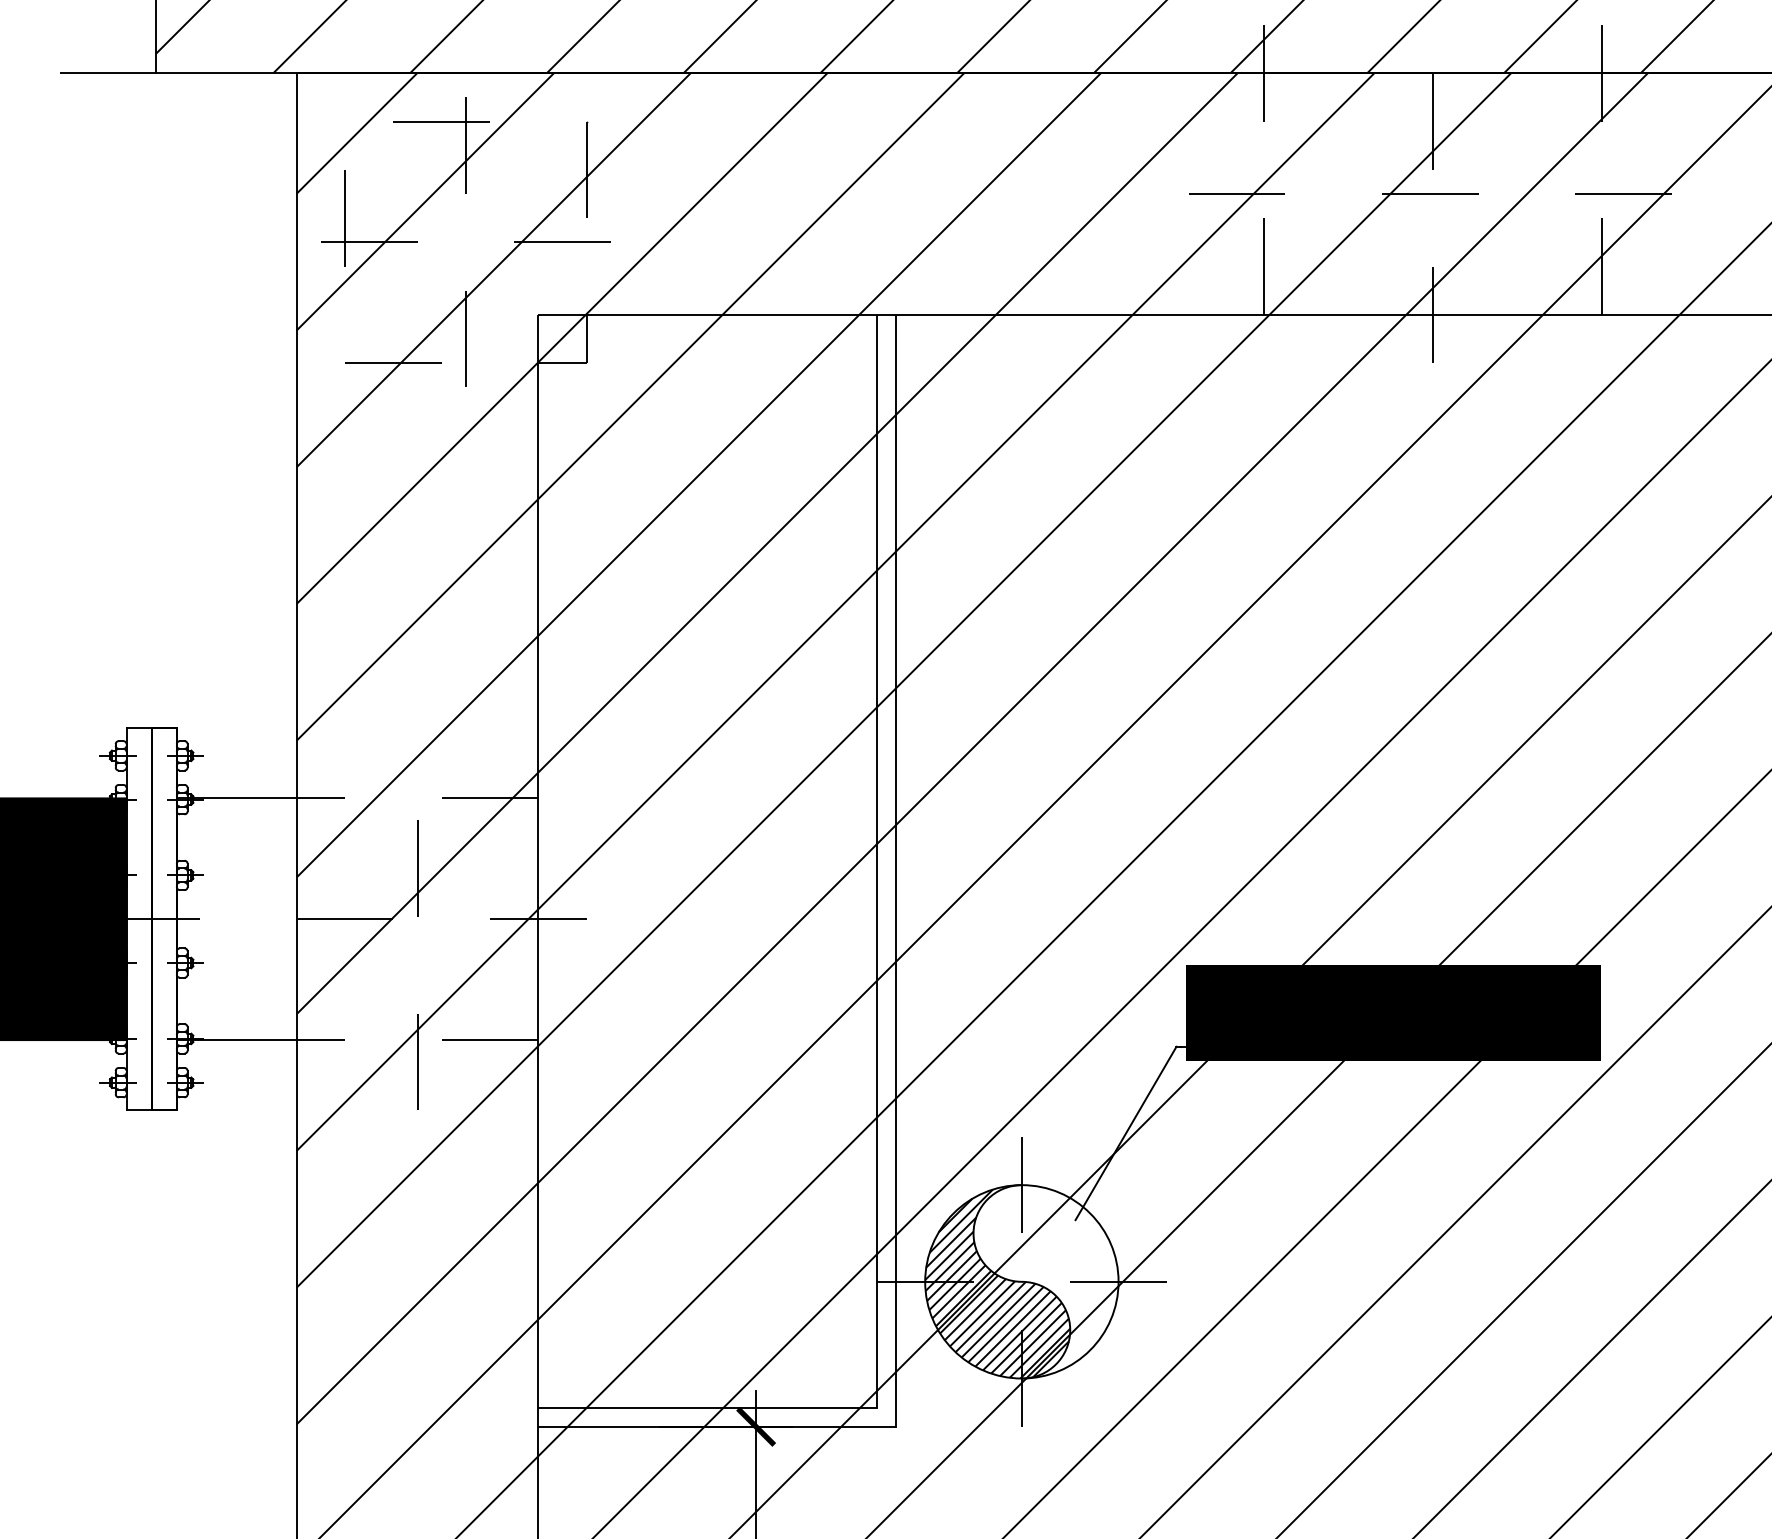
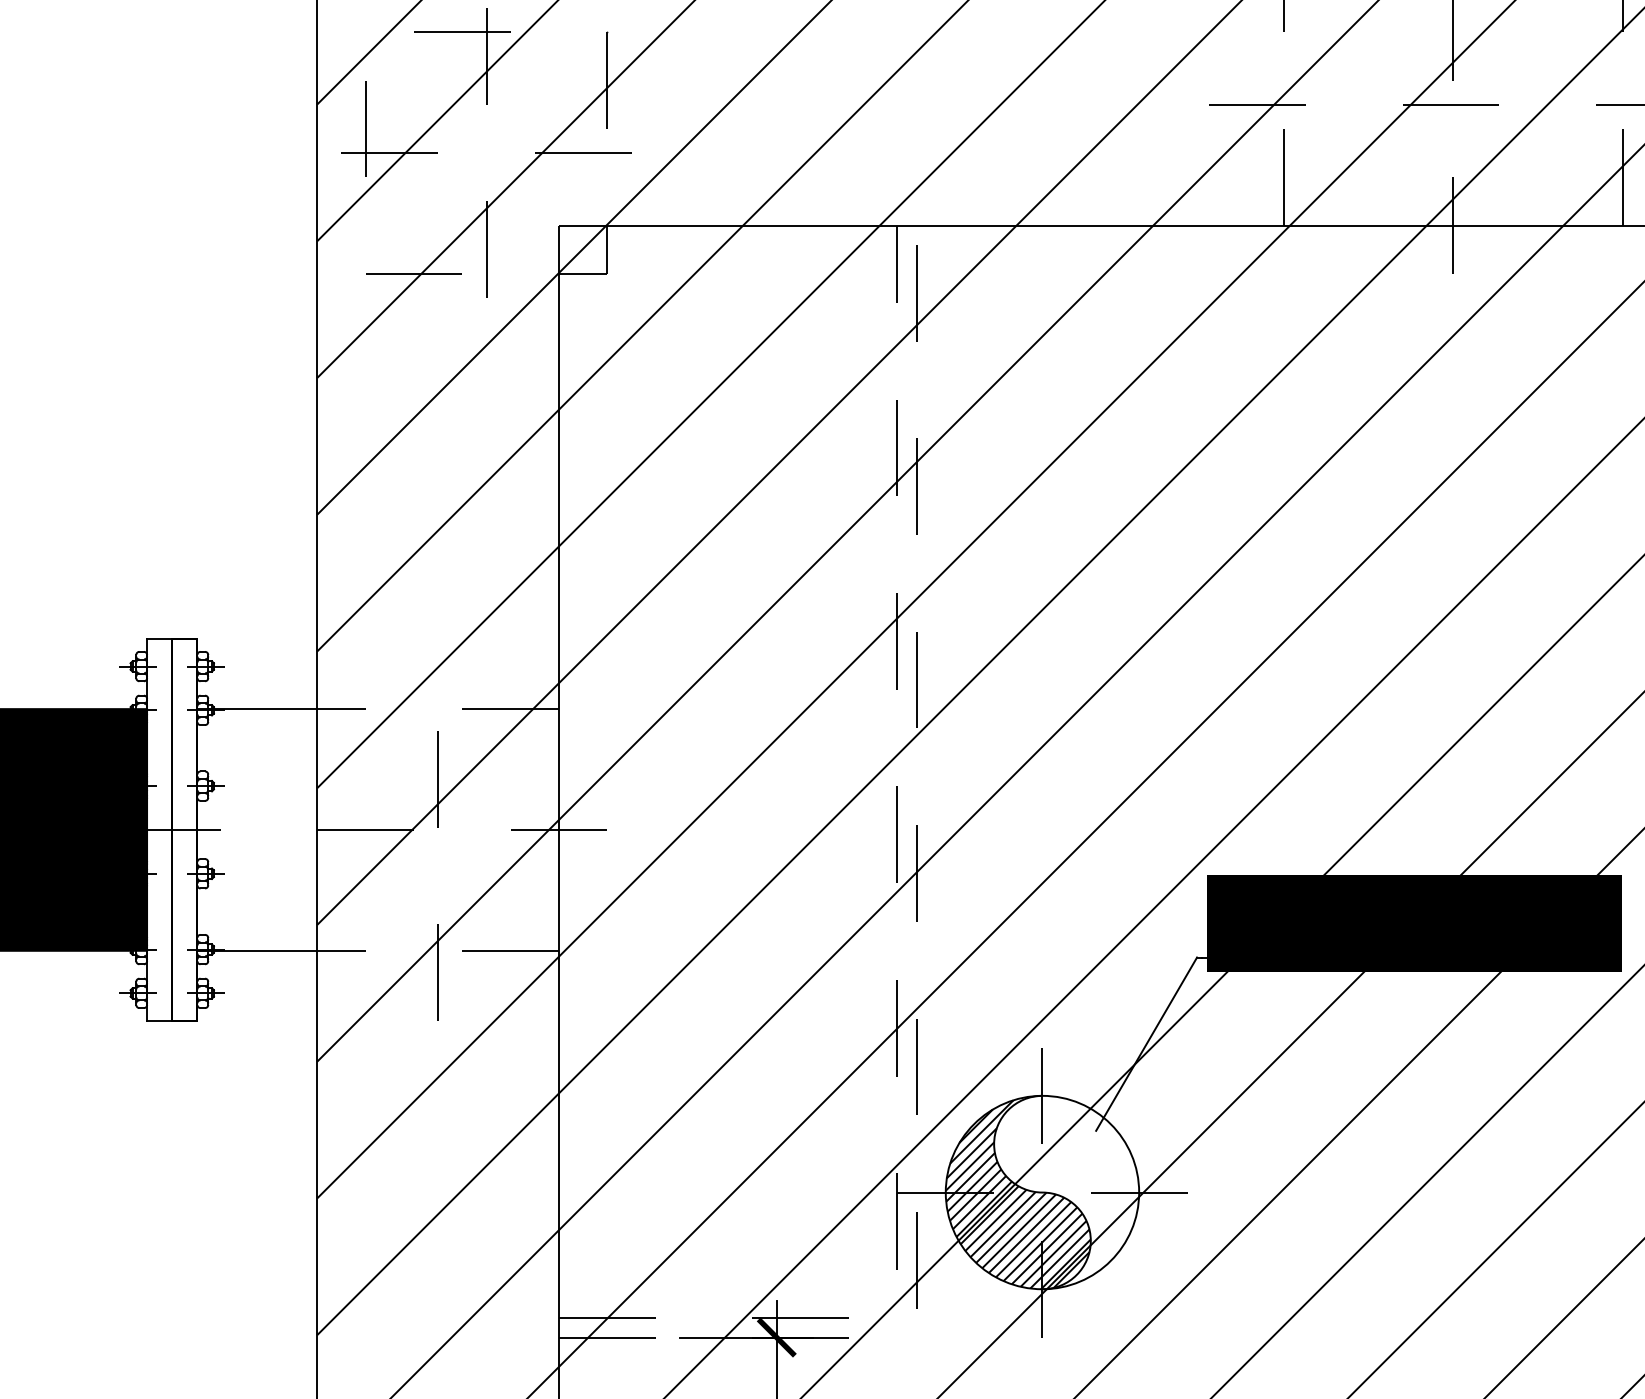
line: (876, 1030) -> (897, 941), solid -> dashed
line: (896, 1049) -> (917, 960), solid -> dashed

